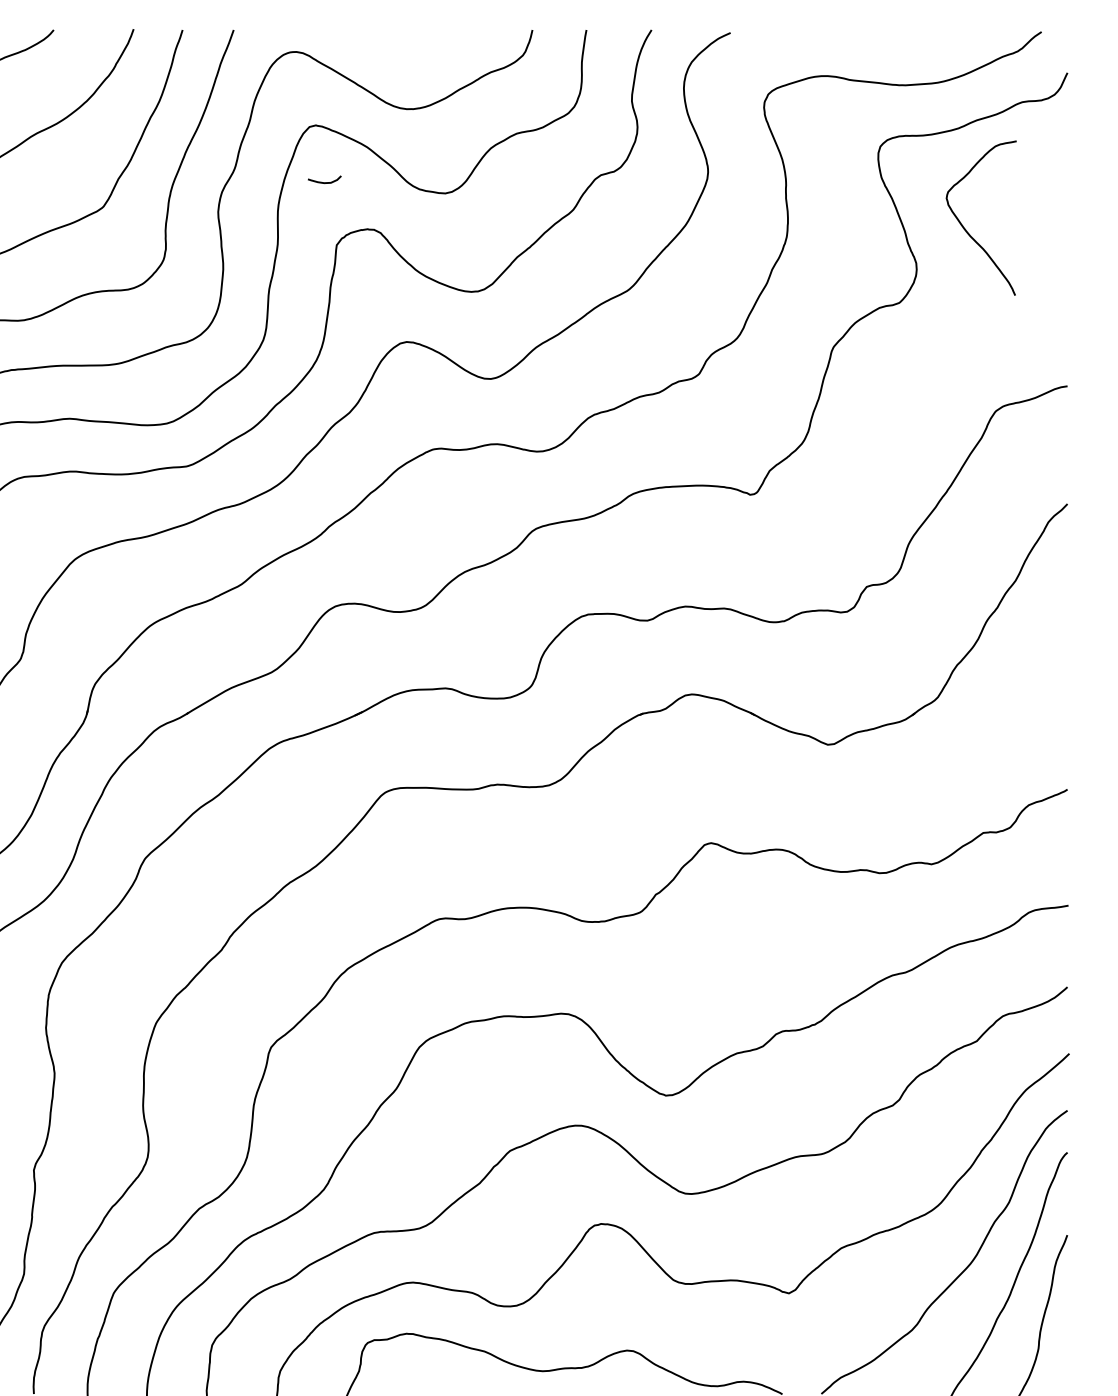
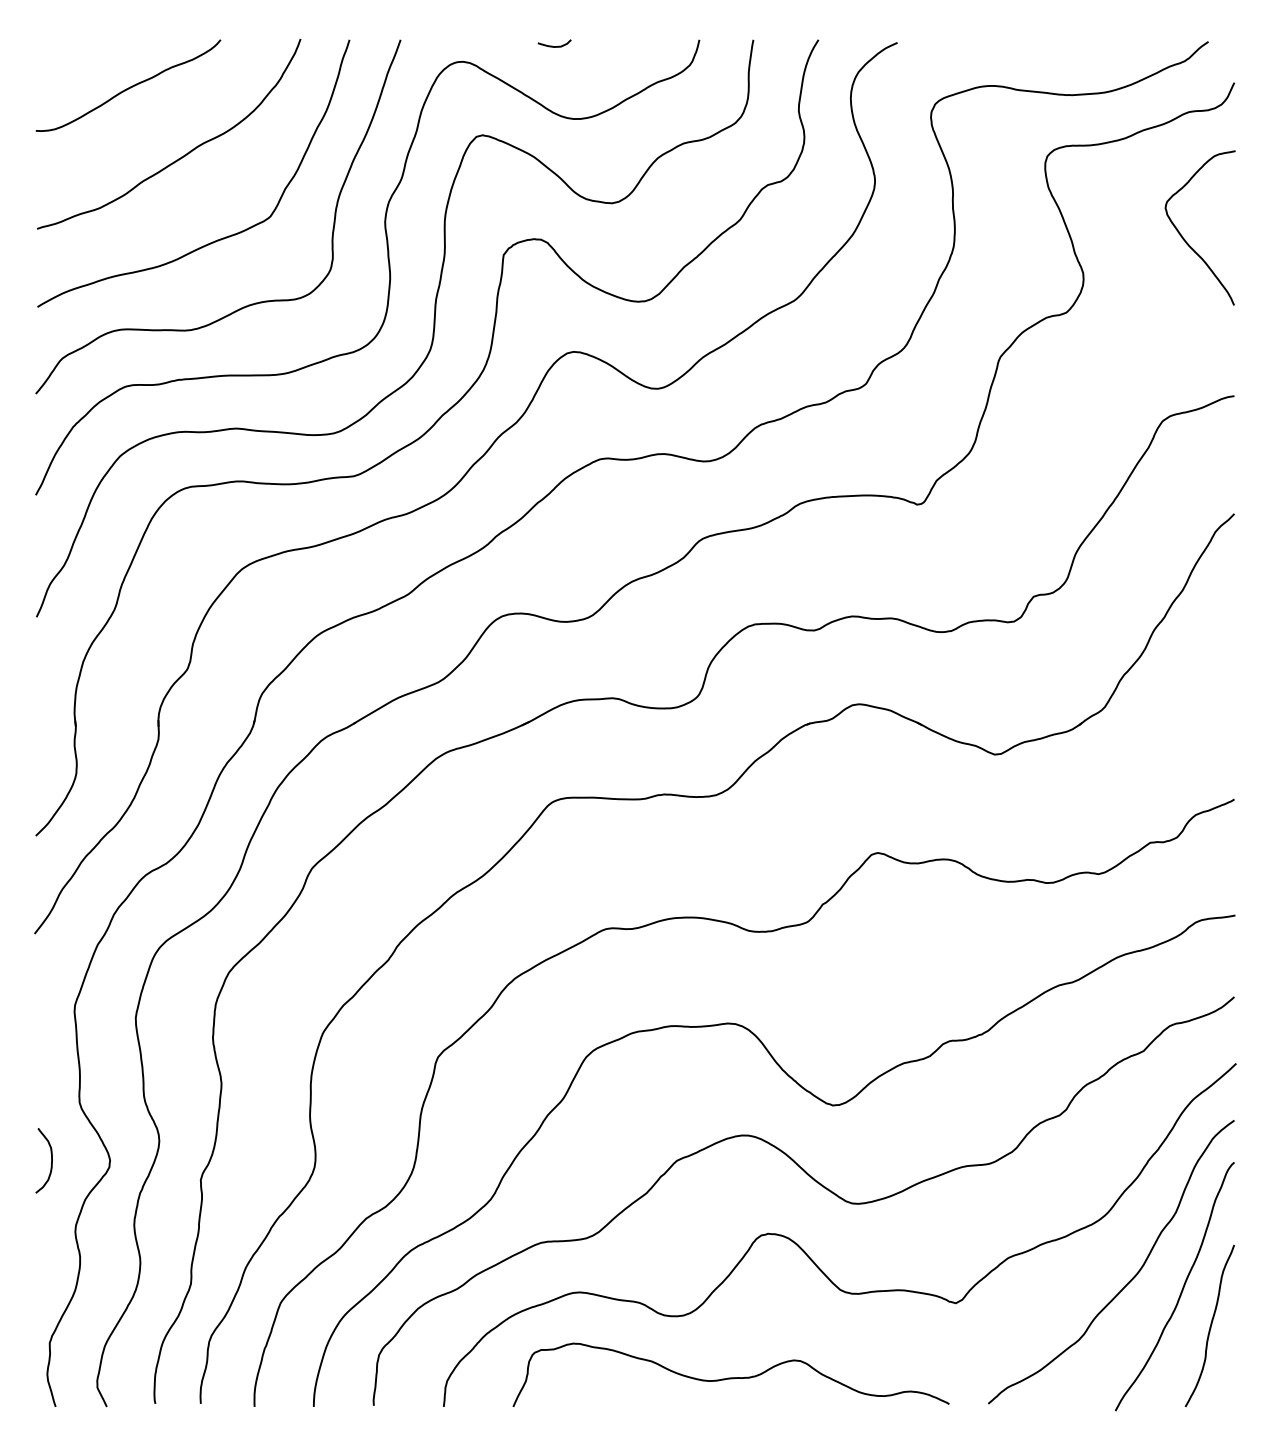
curve: (322, 181) -> (552, 45), moved
curve: (966, 229) -> (1185, 239), moved

